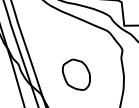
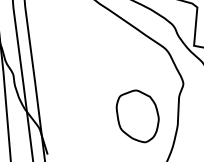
part: (75, 74) -> (135, 115), moved

